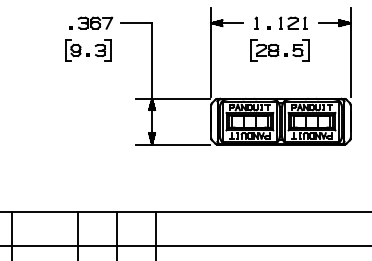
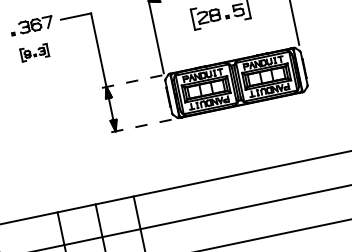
part: (88, 50) -> (34, 52), size x0.6
line: (173, 98) -> (127, 82), solid -> dashed
line: (173, 144) -> (136, 126), solid -> dashed

